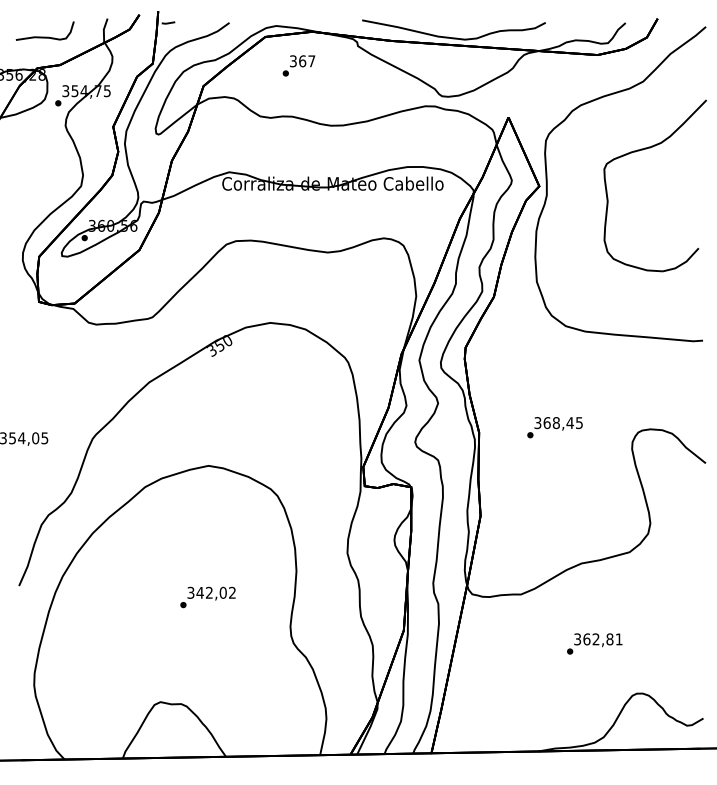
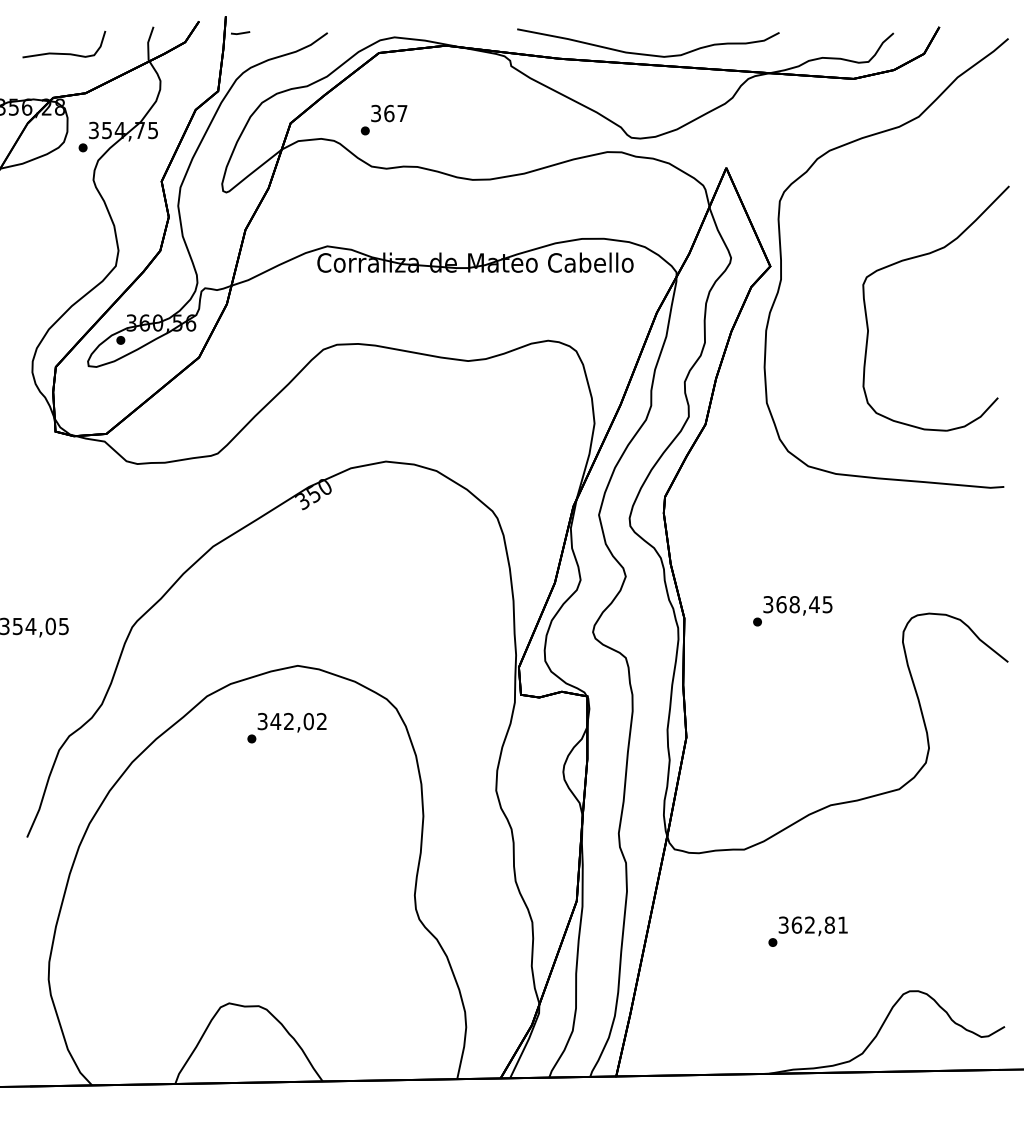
text: (298, 65) -> (383, 119), moved
part: (643, 150) -> (919, 258), moved
text: (207, 597) -> (286, 728), moved
text: (594, 643) -> (807, 931), moved

